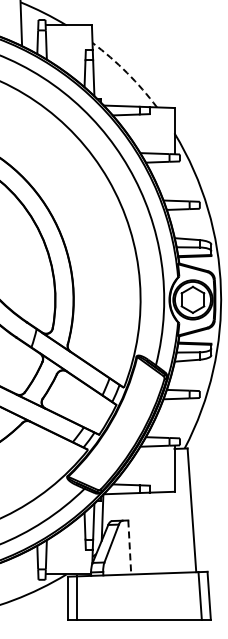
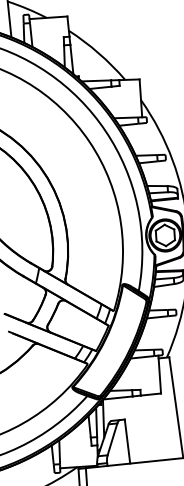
arc: (127, 72) -> (99, 53), dashed -> solid
line: (129, 547) -> (127, 441), dashed -> solid

